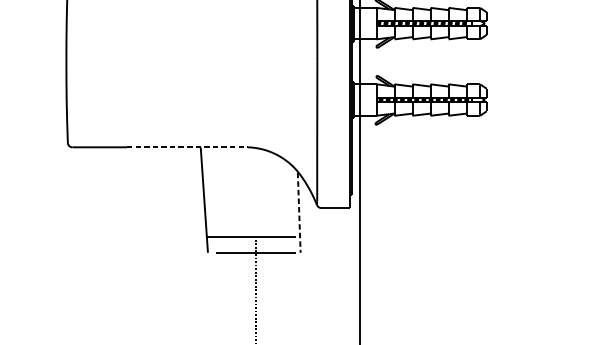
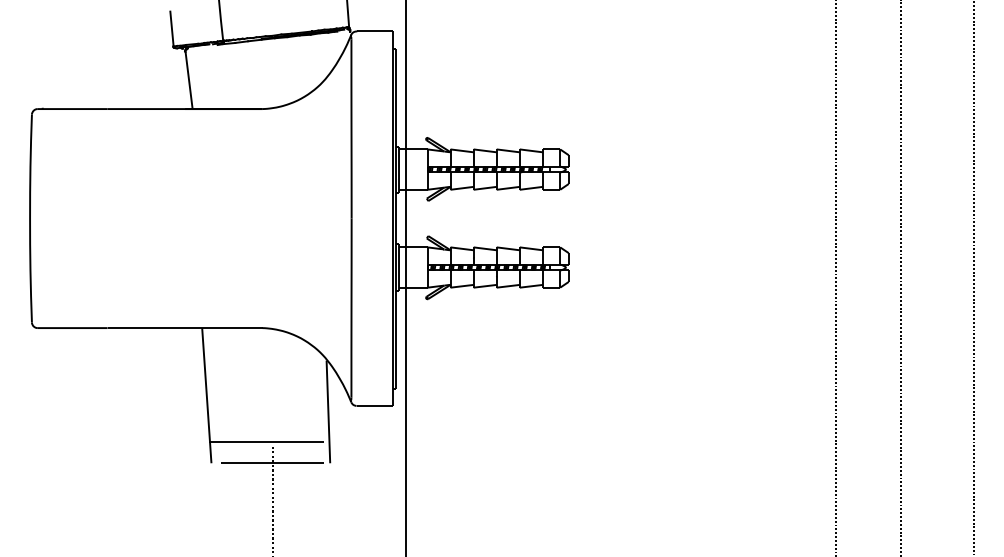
line: (187, 147) -> (185, 328), dashed -> solid
line: (299, 213) -> (328, 412), dashed -> solid

